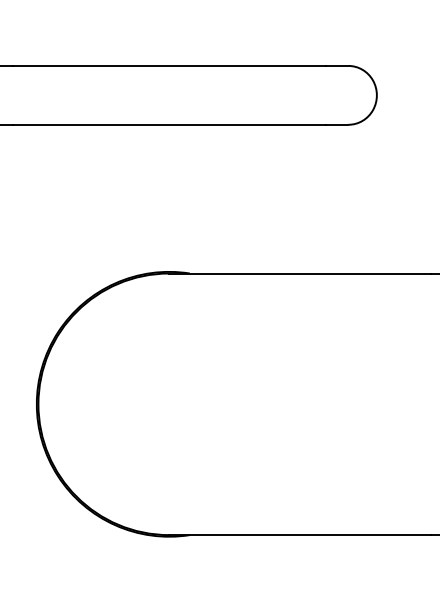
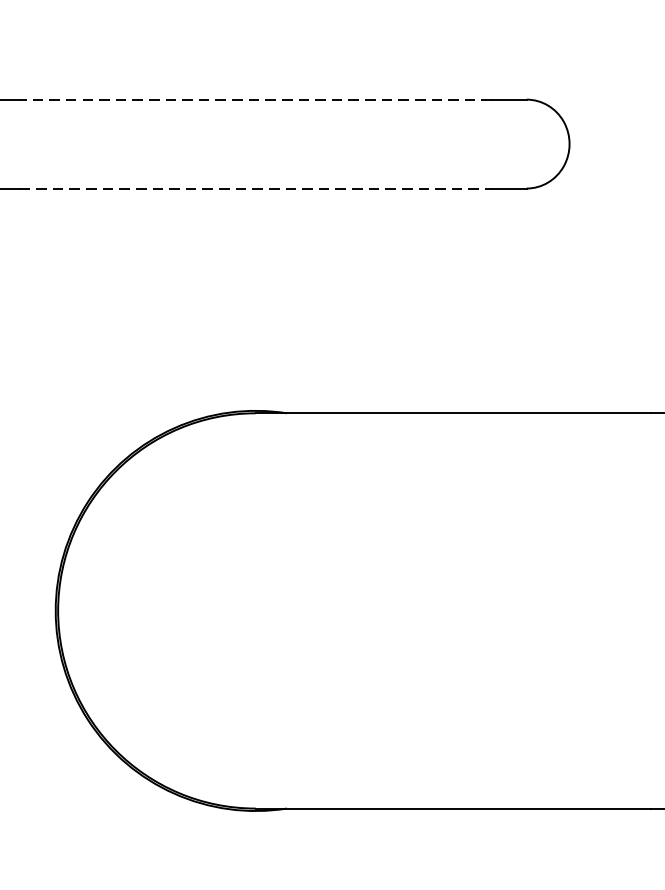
line: (168, 65) -> (254, 98), solid -> dashed
line: (169, 124) -> (256, 188), solid -> dashed

